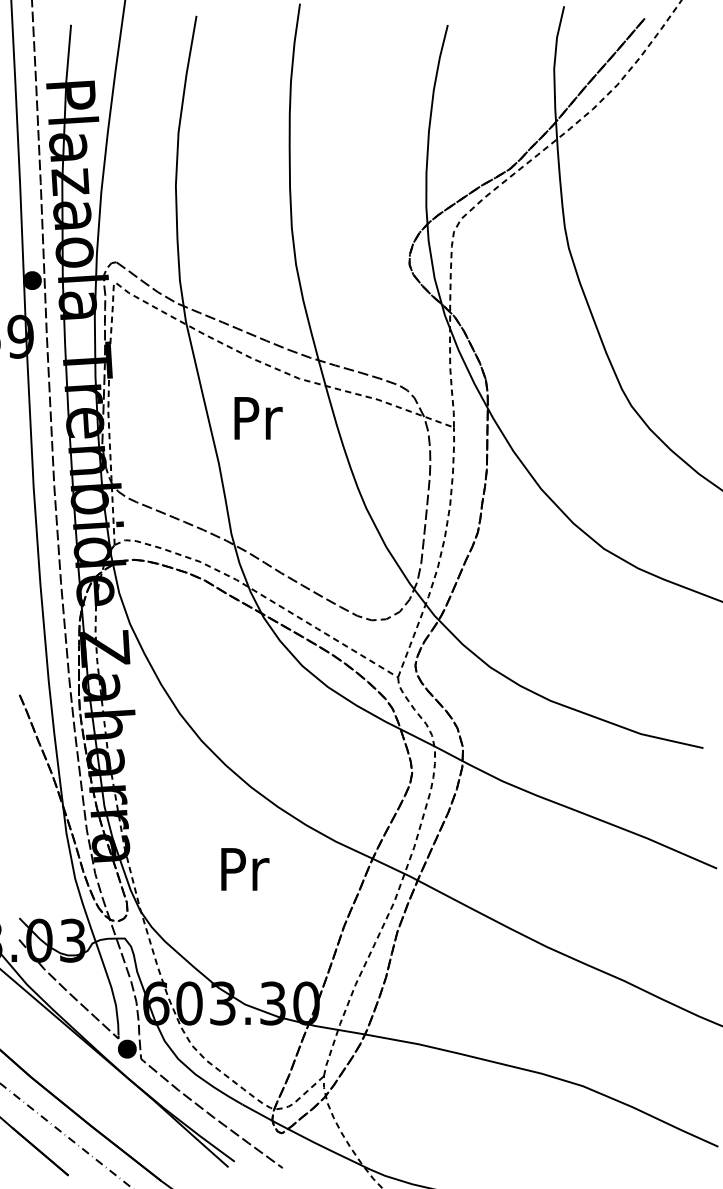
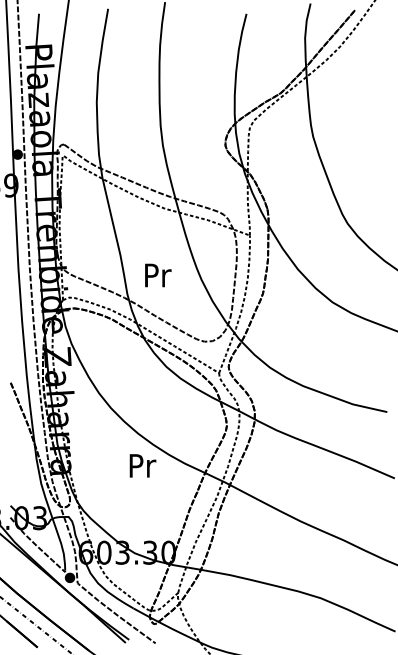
text: (258, 418) -> (158, 275), moved
text: (244, 868) -> (142, 465), moved

